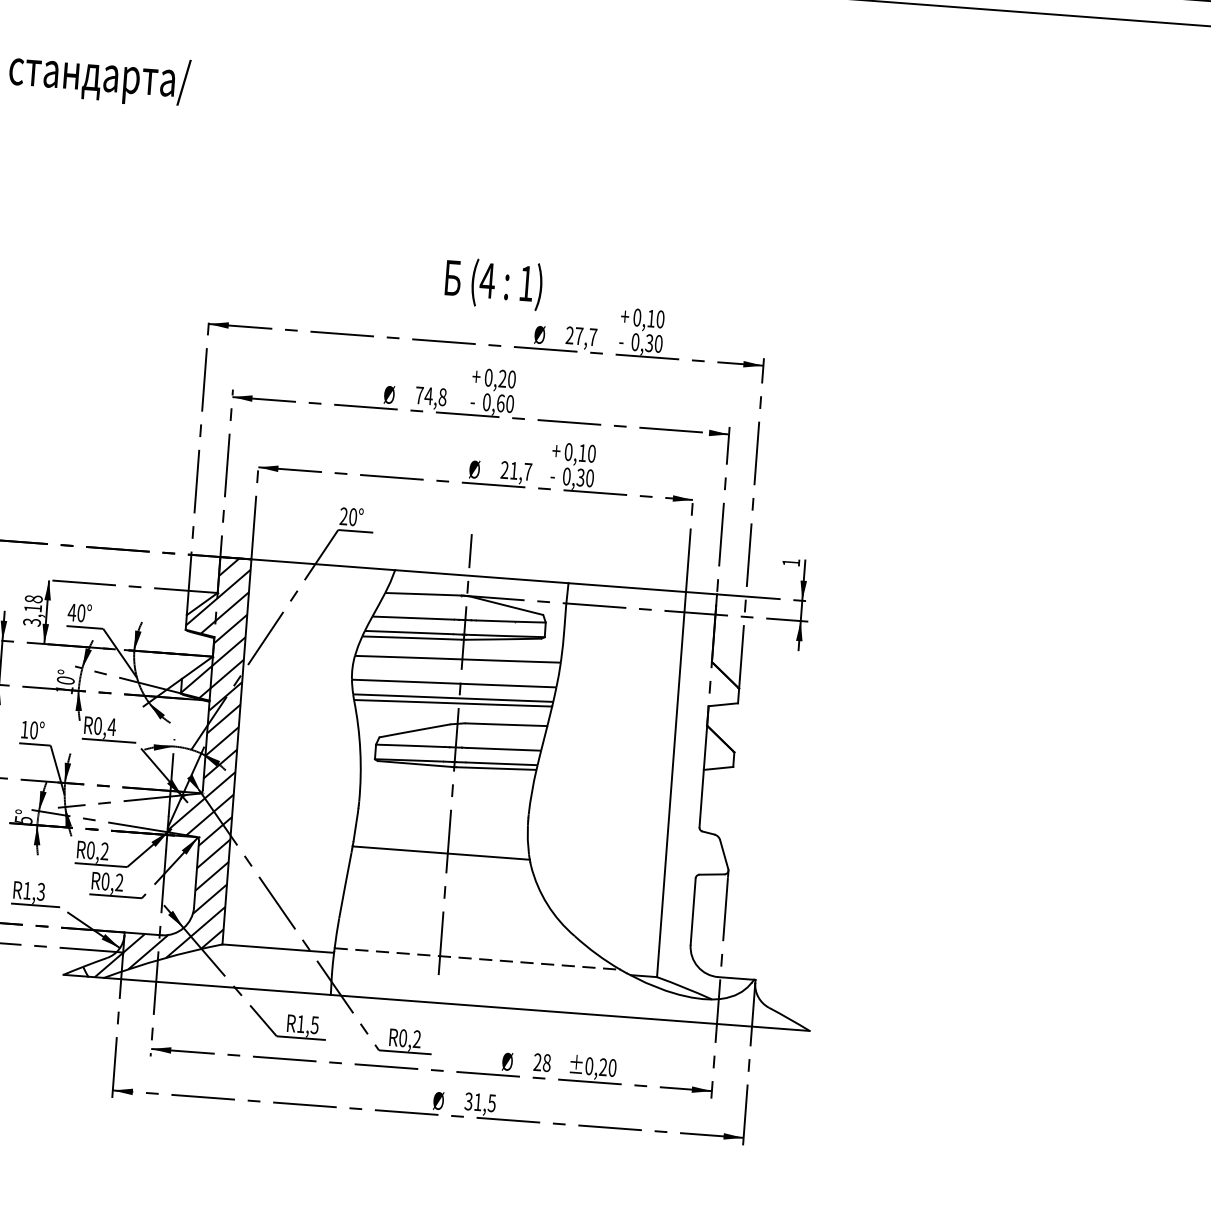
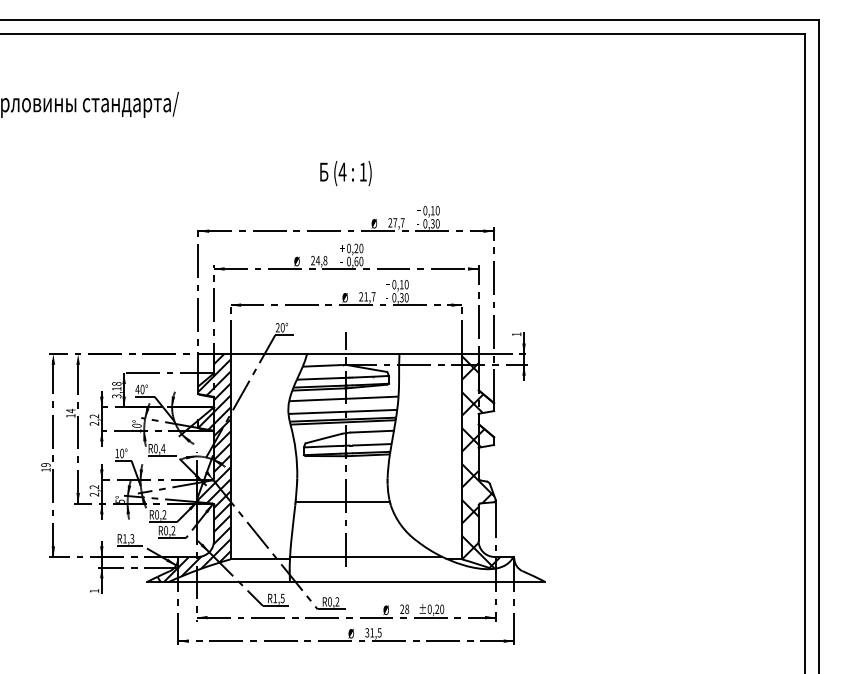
text: (492, 283) -> (345, 173), moved
text: (420, 395) -> (313, 260), 74,8 -> 24,8
hatch: (707, 798) -> (481, 462), added
line: (478, 958) -> (366, 556), dashed -> solid

